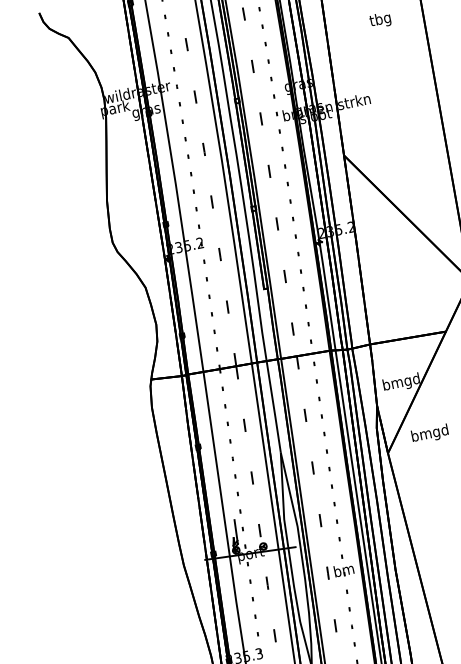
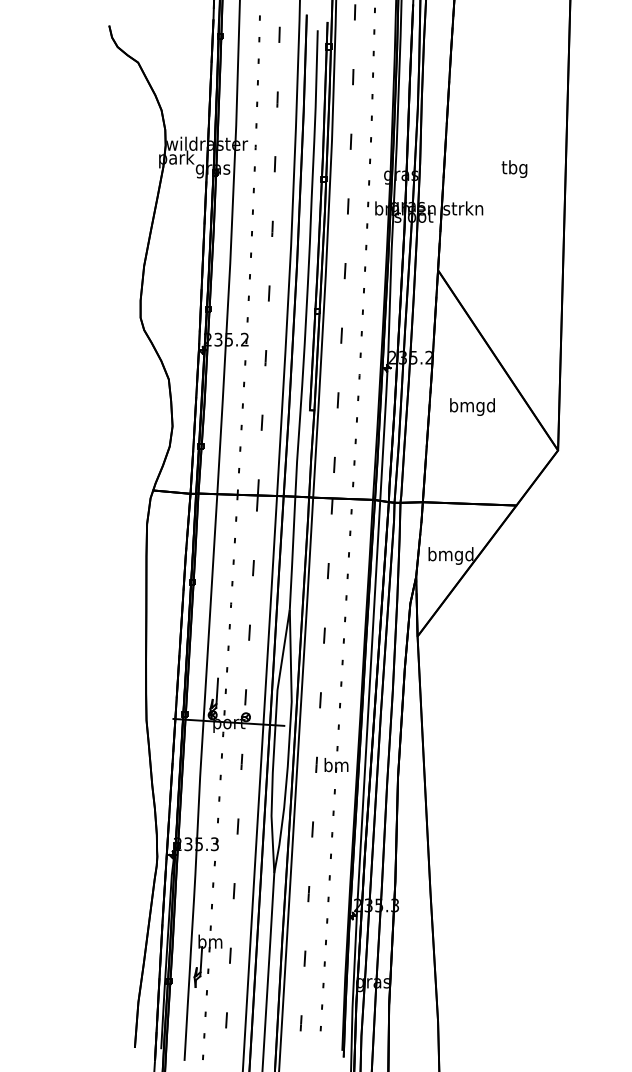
text: (380, 19) -> (514, 168), moved
text: (430, 433) -> (472, 406), moved

